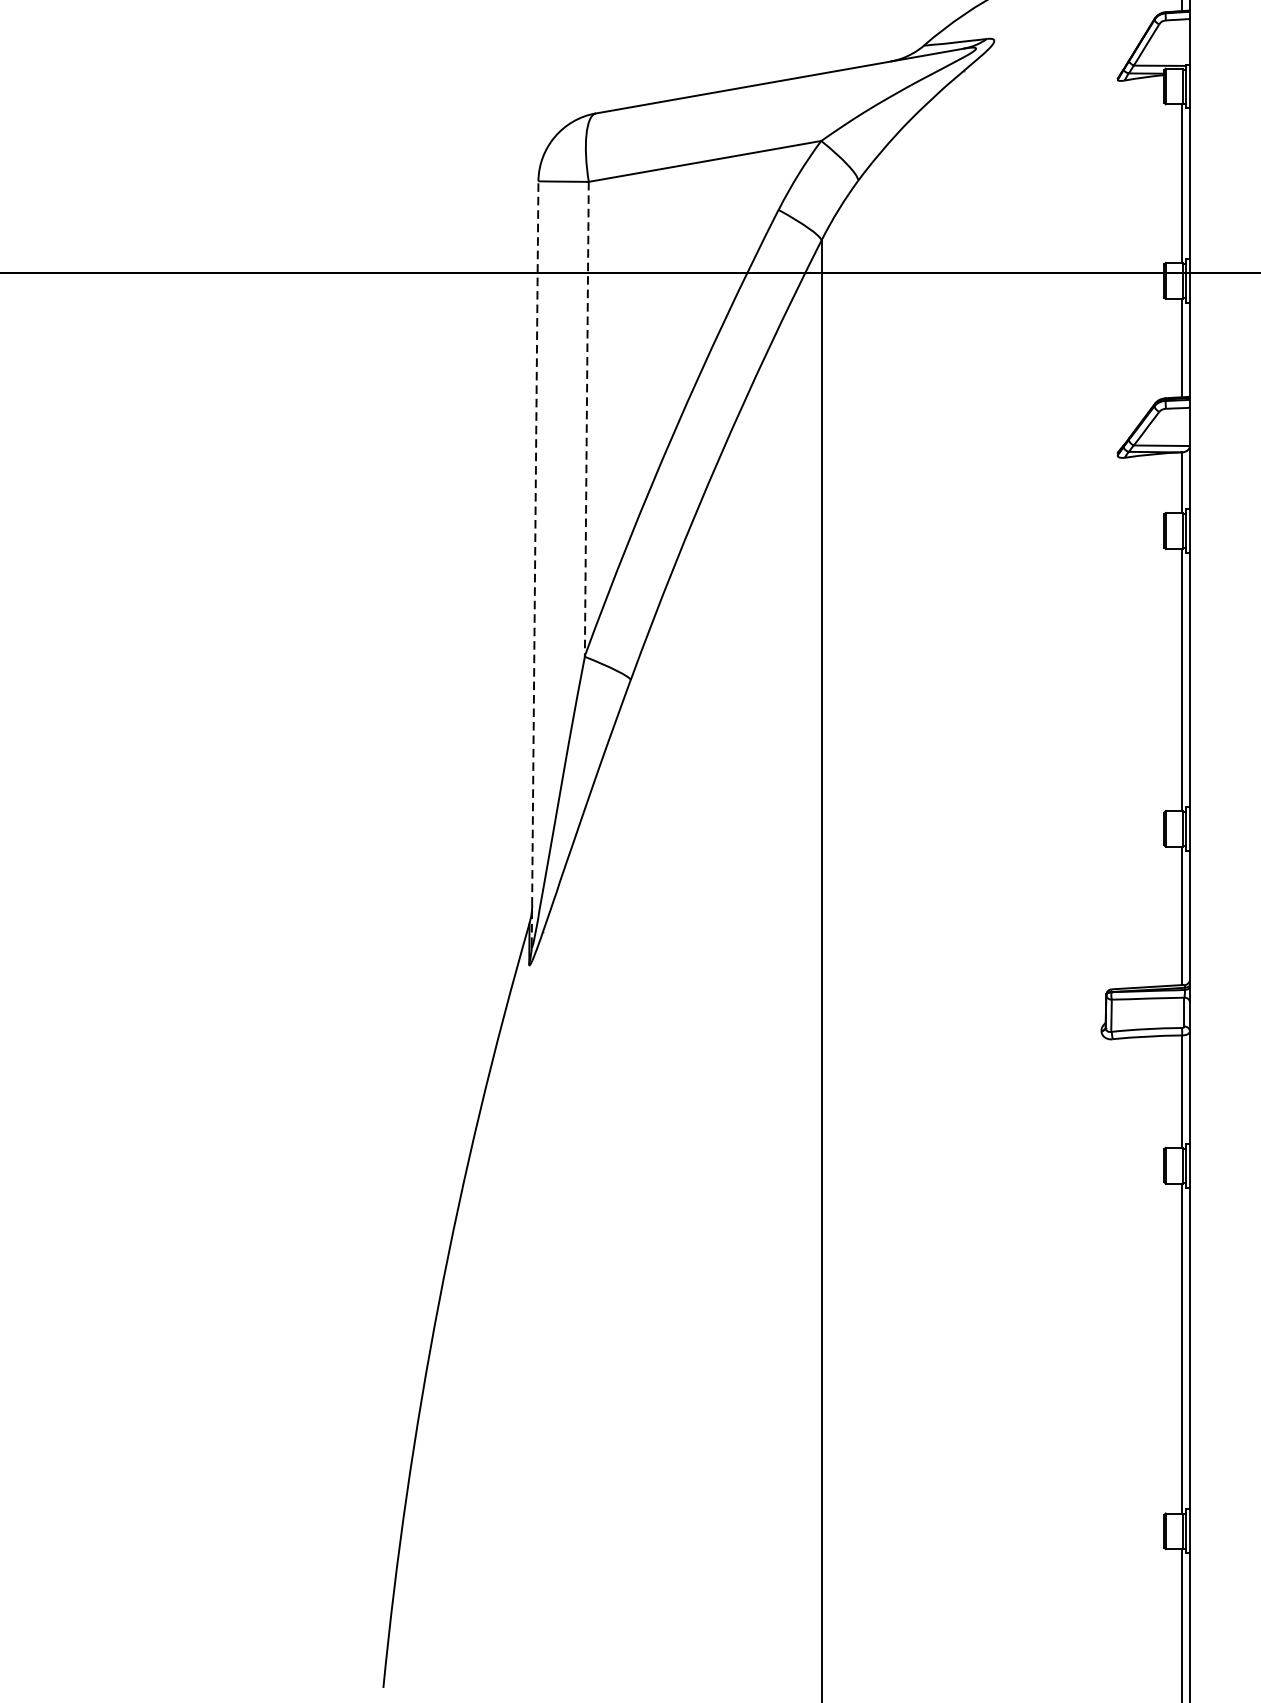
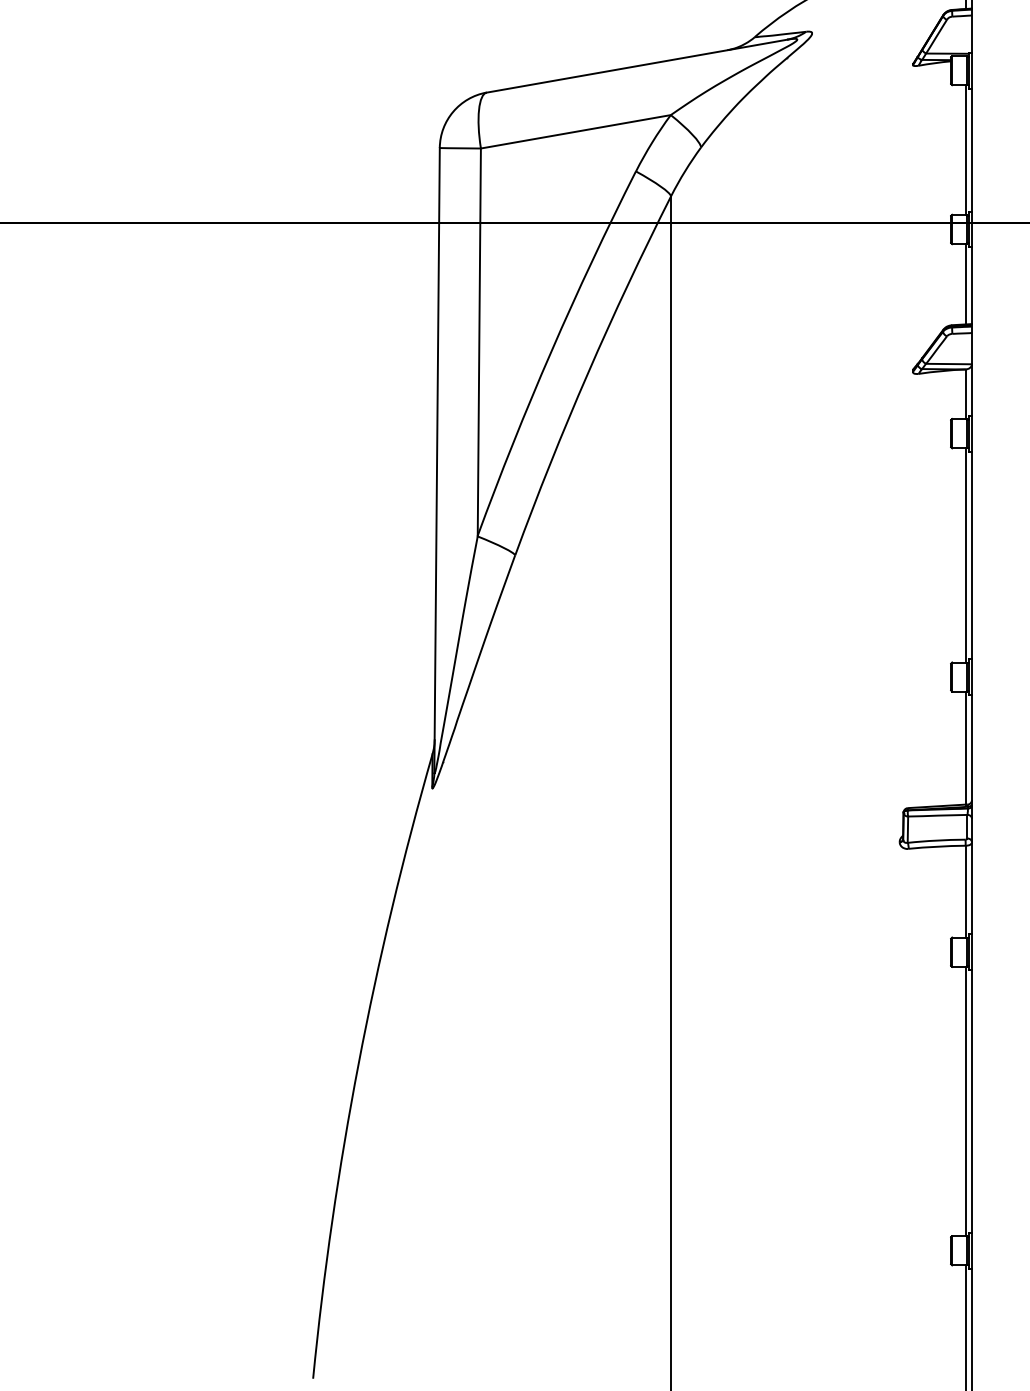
line: (587, 419) -> (479, 342), dashed -> solid
line: (535, 562) -> (437, 459), dashed -> solid

